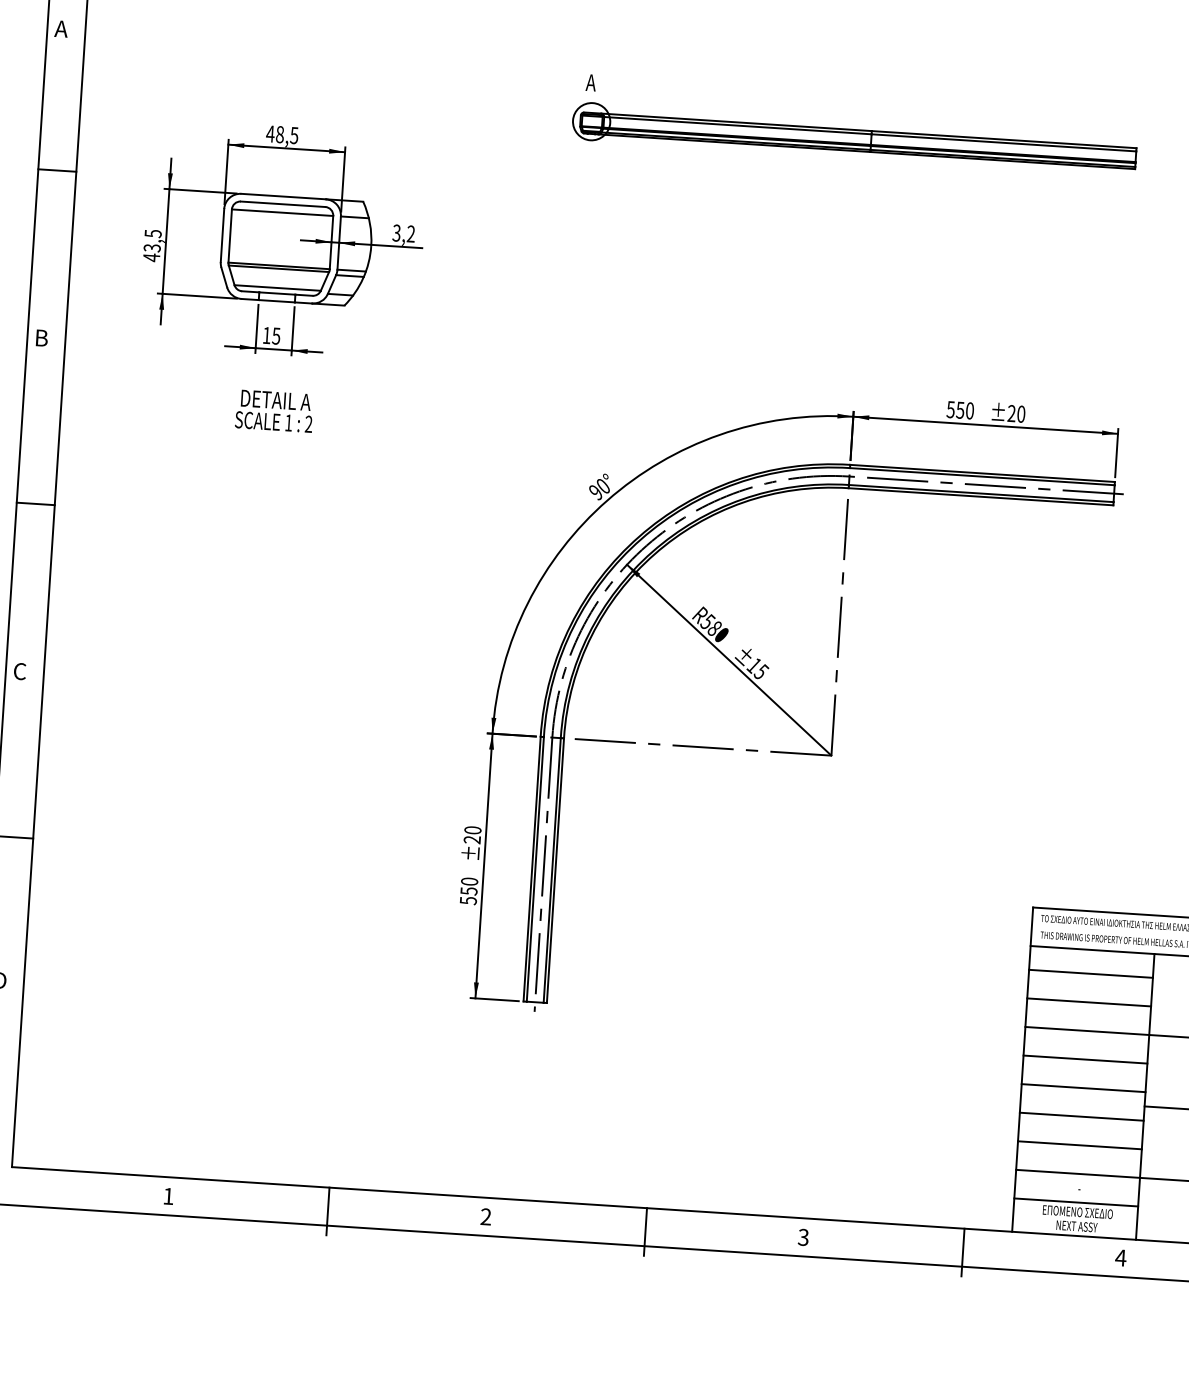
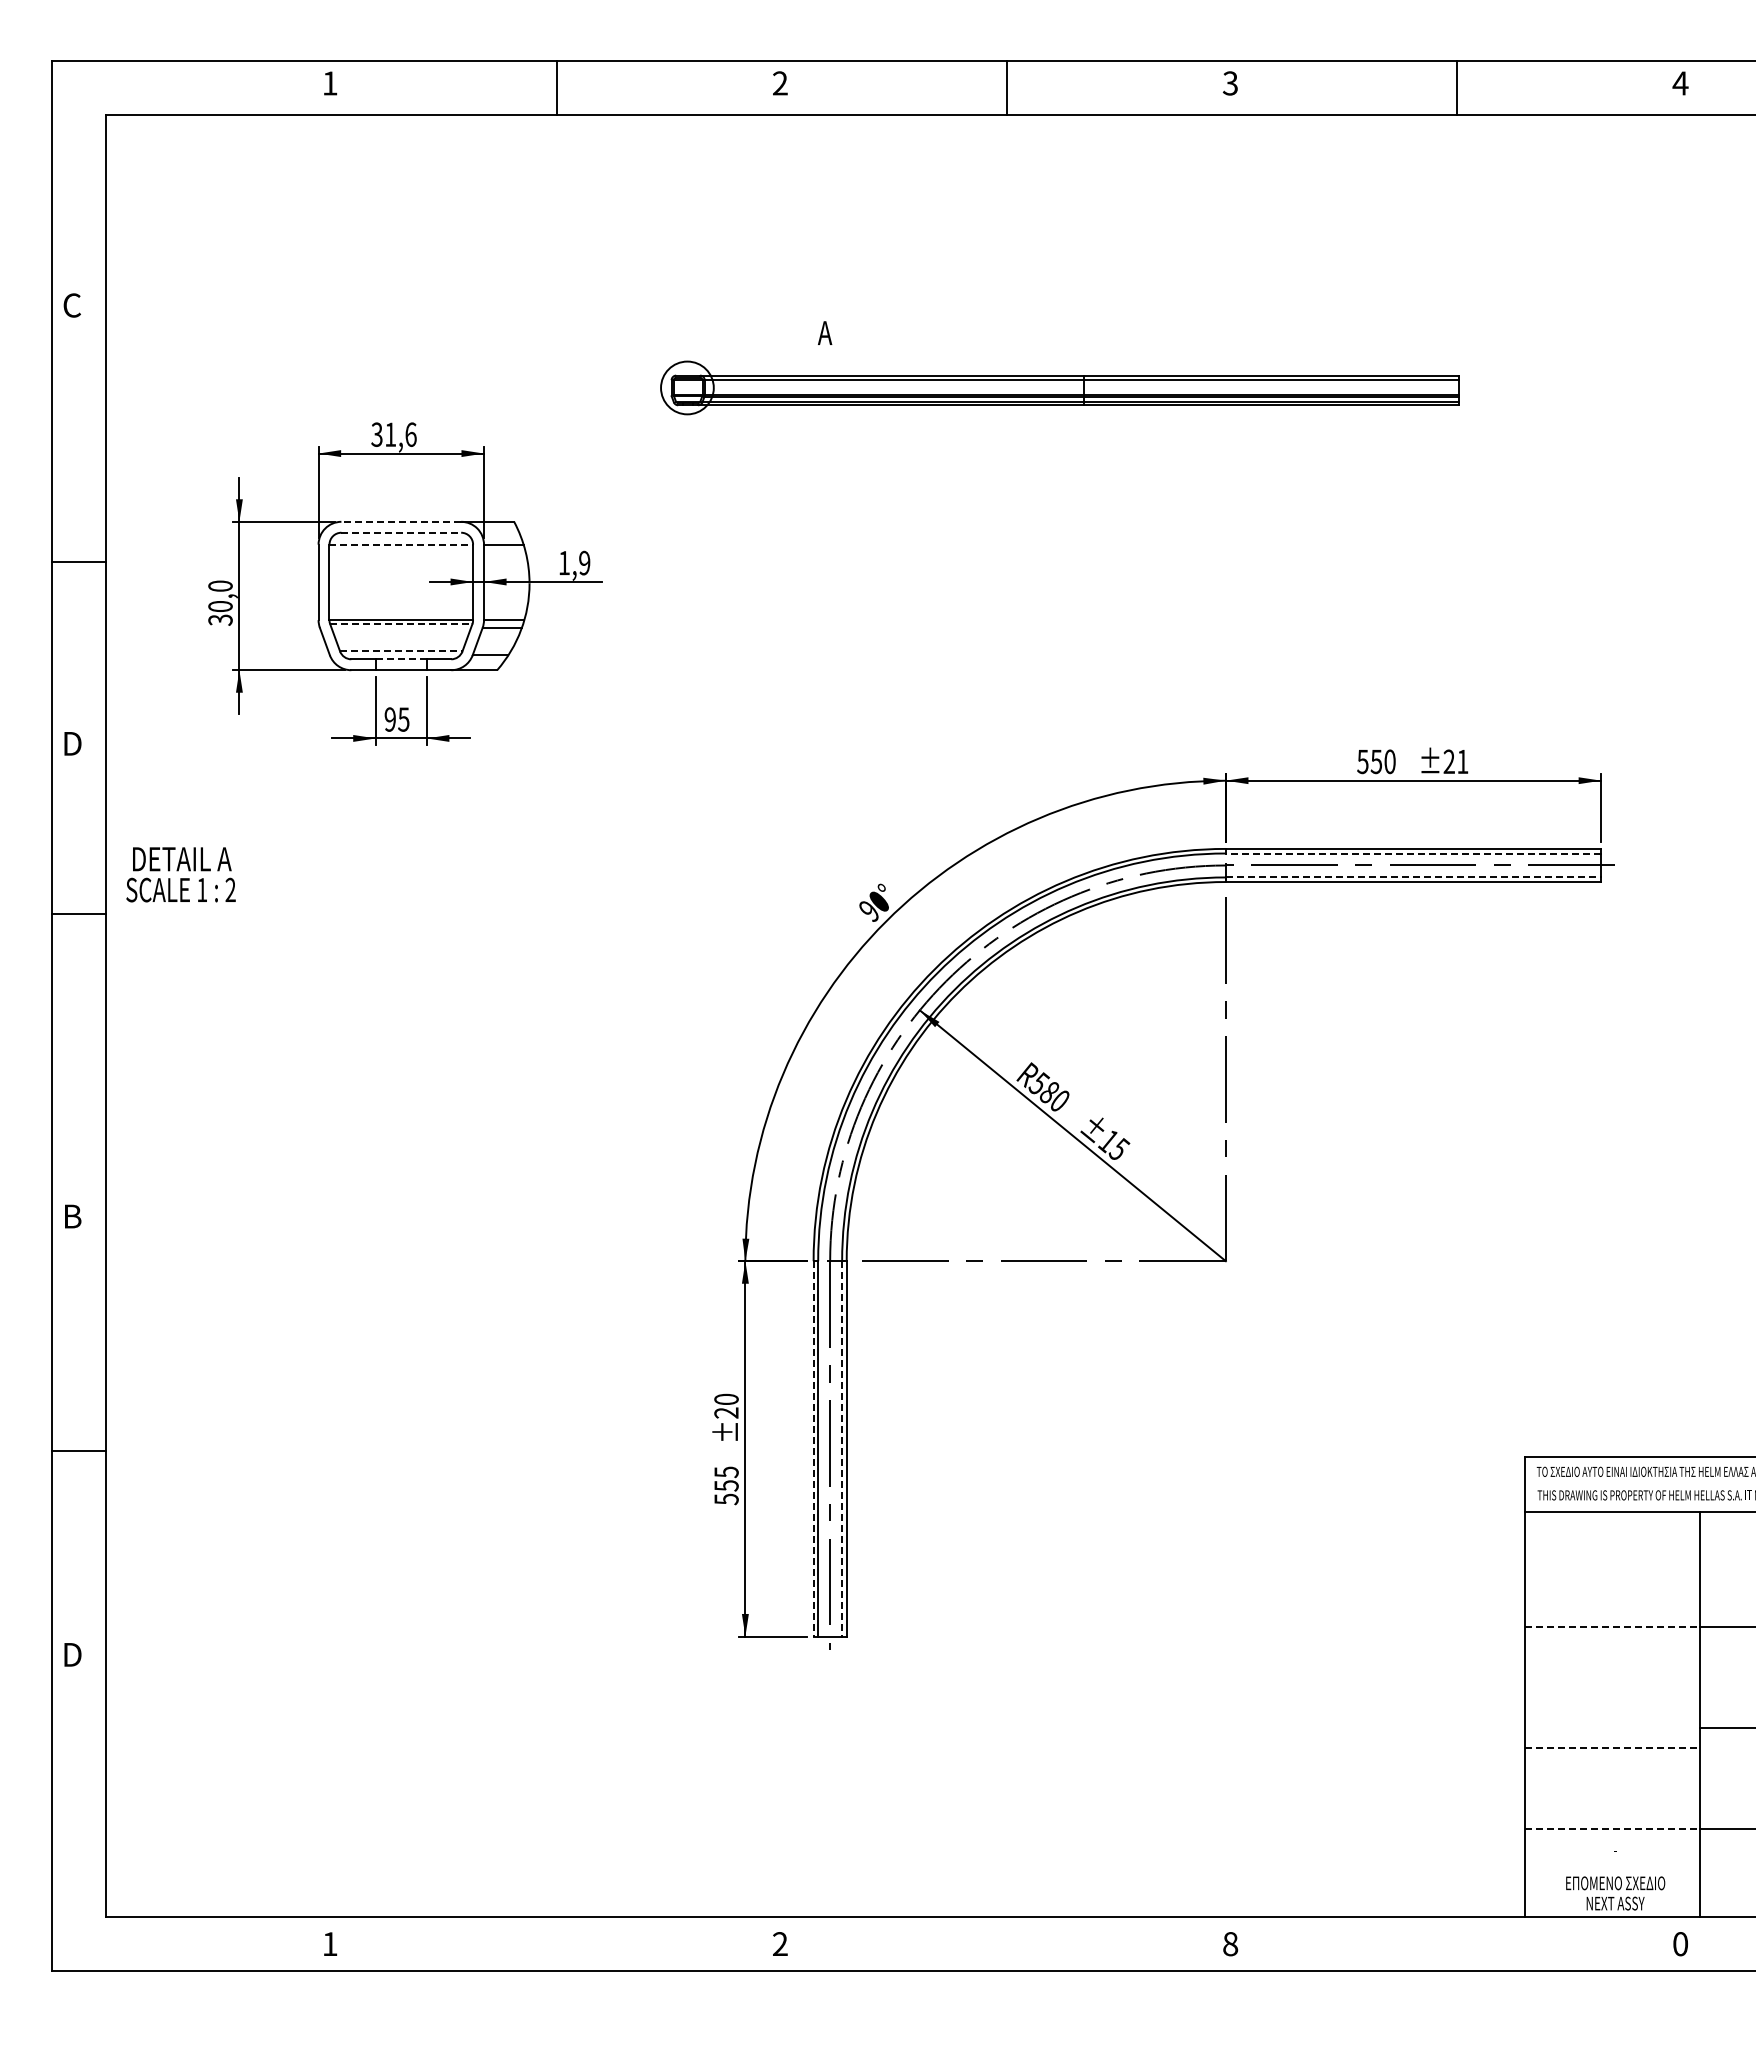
text: (60, 28) -> (71, 305), A -> C
text: (282, 134) -> (393, 434), 48,5 -> 31,6
part: (854, 138) -> (1059, 387), moved
line: (57, 170) -> (79, 561), moved
line: (283, 196) -> (401, 521), solid -> dashed
line: (283, 204) -> (401, 532), solid -> dashed
line: (282, 212) -> (401, 544), solid -> dashed
text: (403, 233) -> (574, 562), 3,2 -> 1,9
text: (152, 245) -> (220, 603), 43,5 -> 30,0
line: (279, 269) -> (401, 624), solid -> dashed
line: (277, 288) -> (401, 651), solid -> dashed
line: (277, 293) -> (401, 659), solid -> dashed
text: (266, 335) -> (389, 719), 15 -> 95
text: (41, 337) -> (72, 743), B -> D
text: (274, 411) -> (180, 874), moved
text: (1021, 414) -> (1462, 761), ±20 -> ±21
line: (982, 476) -> (1413, 853), solid -> dashed
line: (981, 493) -> (1413, 877), solid -> dashed
line: (35, 503) -> (79, 914), moved
text: (20, 671) -> (72, 1216), C -> B
line: (532, 868) -> (813, 1448), solid -> dashed
line: (552, 870) -> (842, 1448), solid -> dashed
text: (469, 881) -> (726, 1472), 550 -> 555
line: (1091, 973) -> (1612, 1545), removed
line: (1089, 1002) -> (1612, 1586), removed
line: (1087, 1030) -> (1612, 1626), solid -> dashed
line: (1085, 1059) -> (1612, 1667), removed
line: (1083, 1087) -> (1612, 1707), removed
line: (1081, 1116) -> (1612, 1748), solid -> dashed
line: (1080, 1145) -> (1612, 1788), removed
line: (1078, 1174) -> (1612, 1829), solid -> dashed
line: (1076, 1202) -> (1612, 1869), removed
line: (327, 1211) -> (556, 1950), removed
line: (645, 1231) -> (1006, 1950), removed
text: (803, 1237) -> (1230, 1944), 3 -> 8
line: (963, 1252) -> (1457, 1950), removed
text: (1120, 1258) -> (1680, 1944), 4 -> 0

